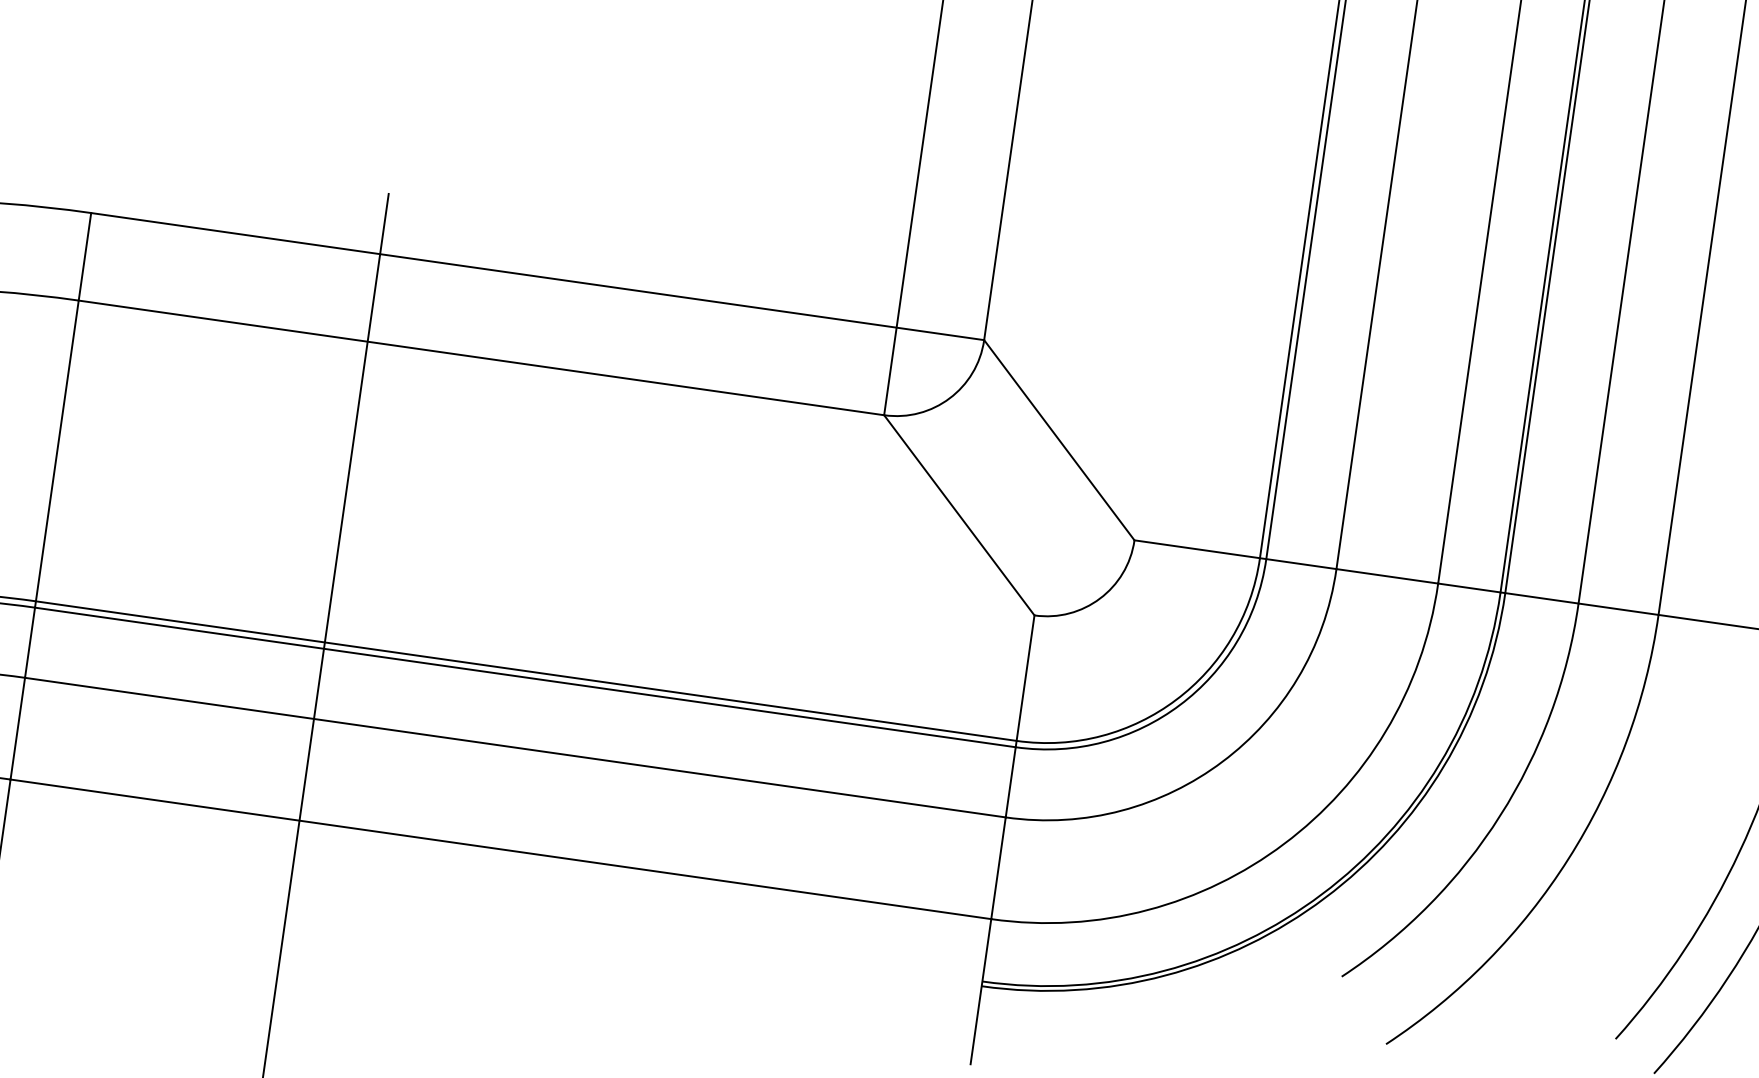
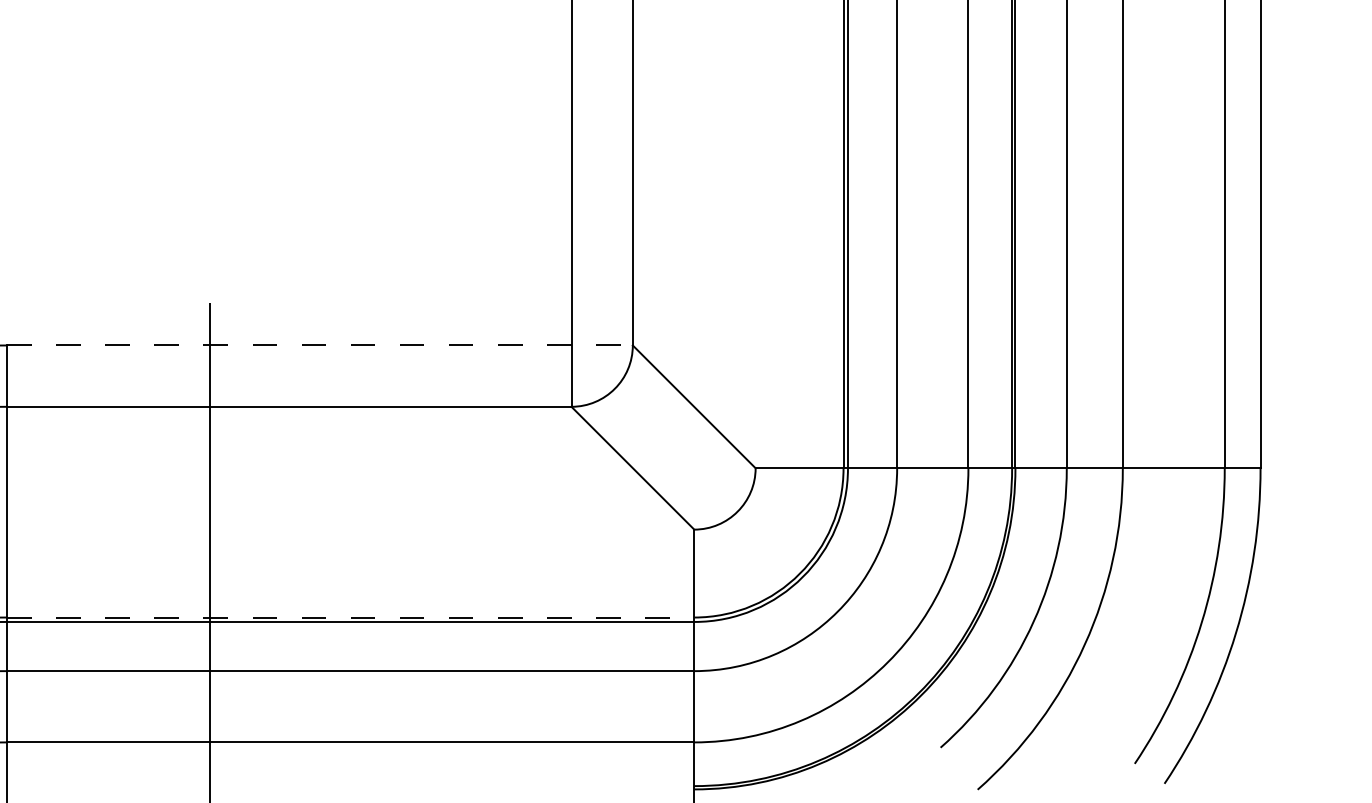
line: (538, 276) -> (320, 345), solid -> dashed
line: (525, 671) -> (350, 617), solid -> dashed

